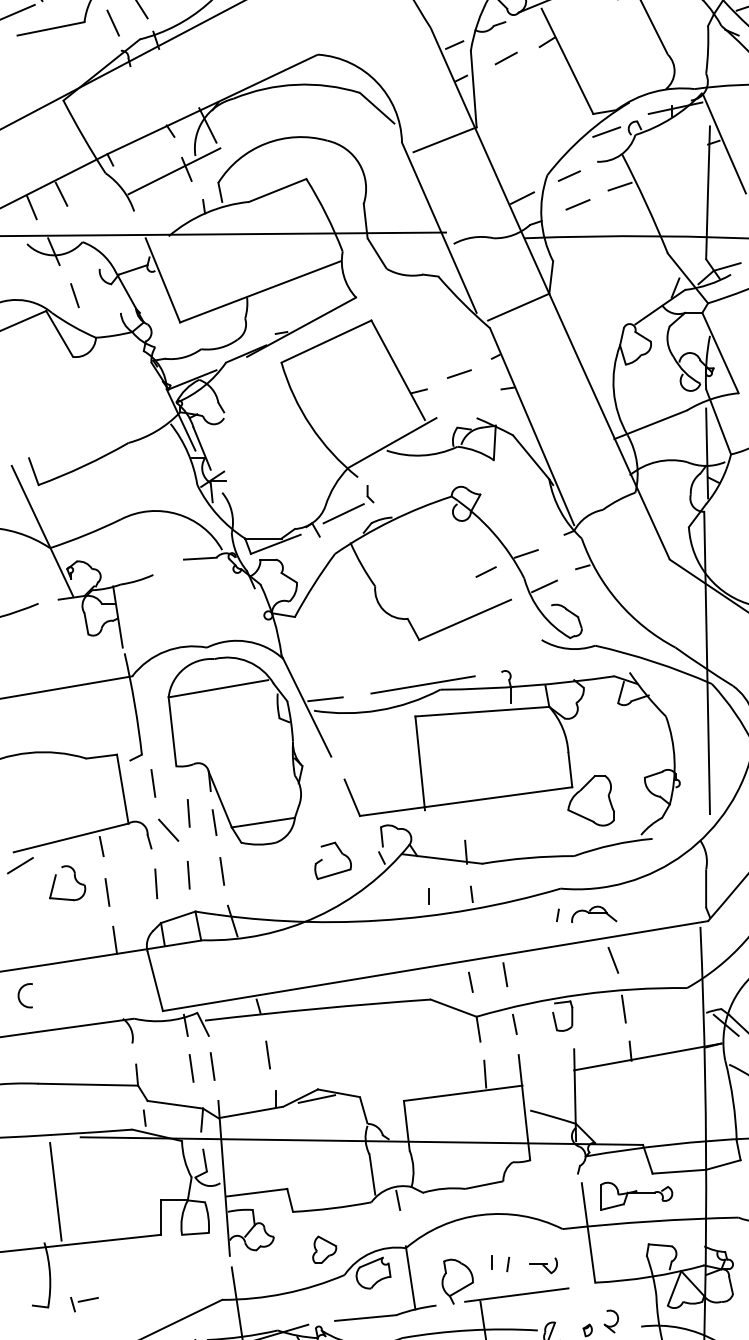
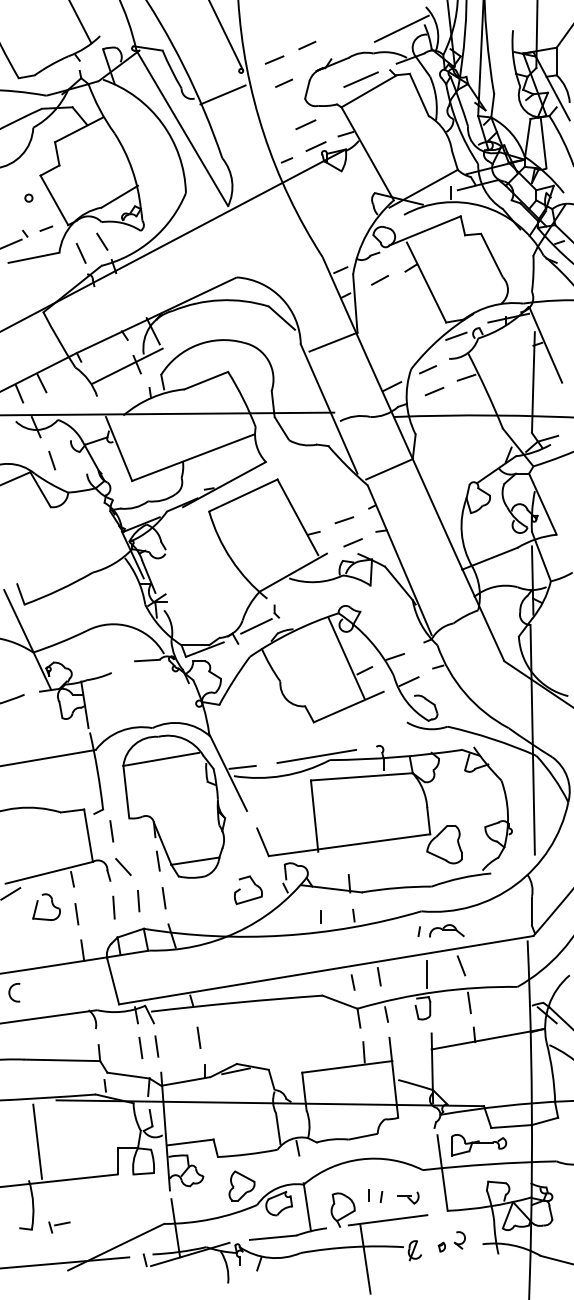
line: (470, 403) -> (352, 542), added
line: (462, 556) -> (346, 658), added
line: (188, 813) -> (138, 854), removed
line: (568, 971) -> (427, 974), added
part: (324, 1249) -> (241, 1185), size x1.43

